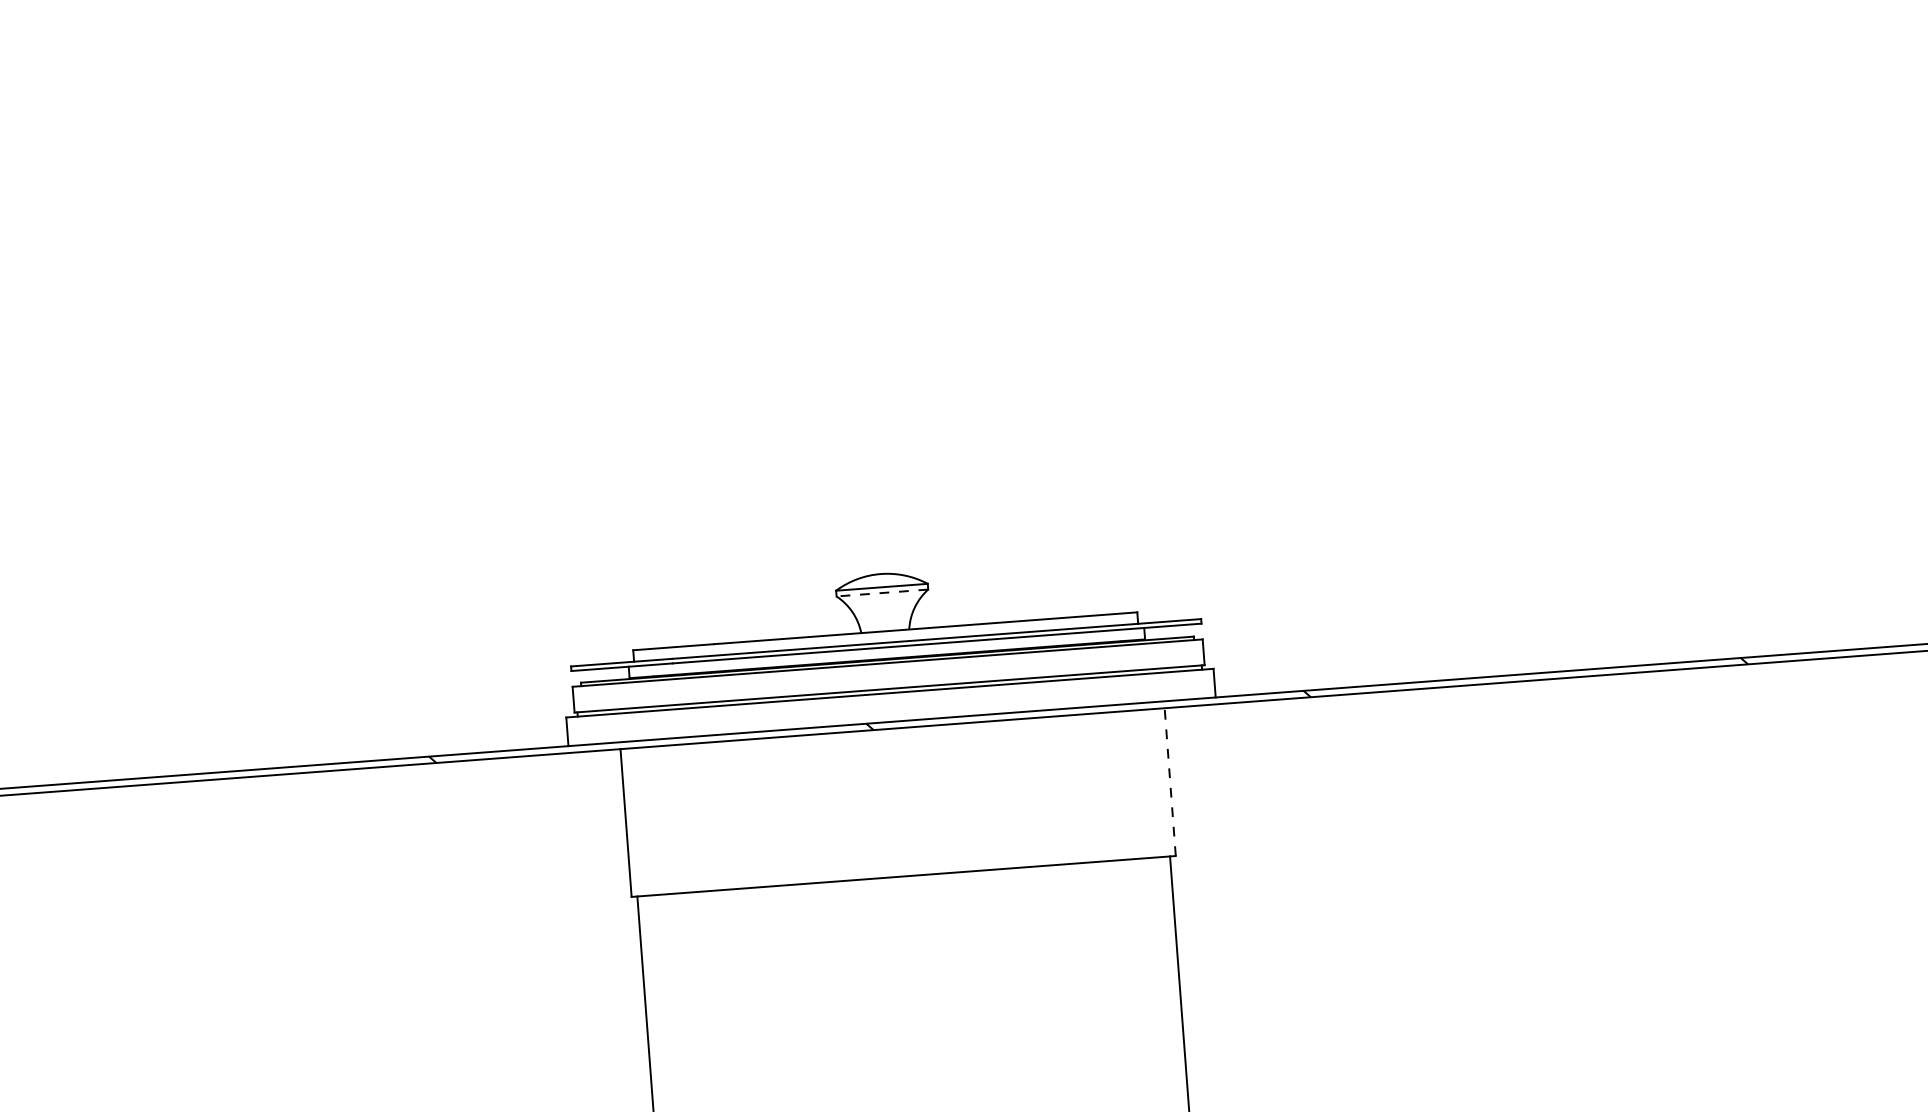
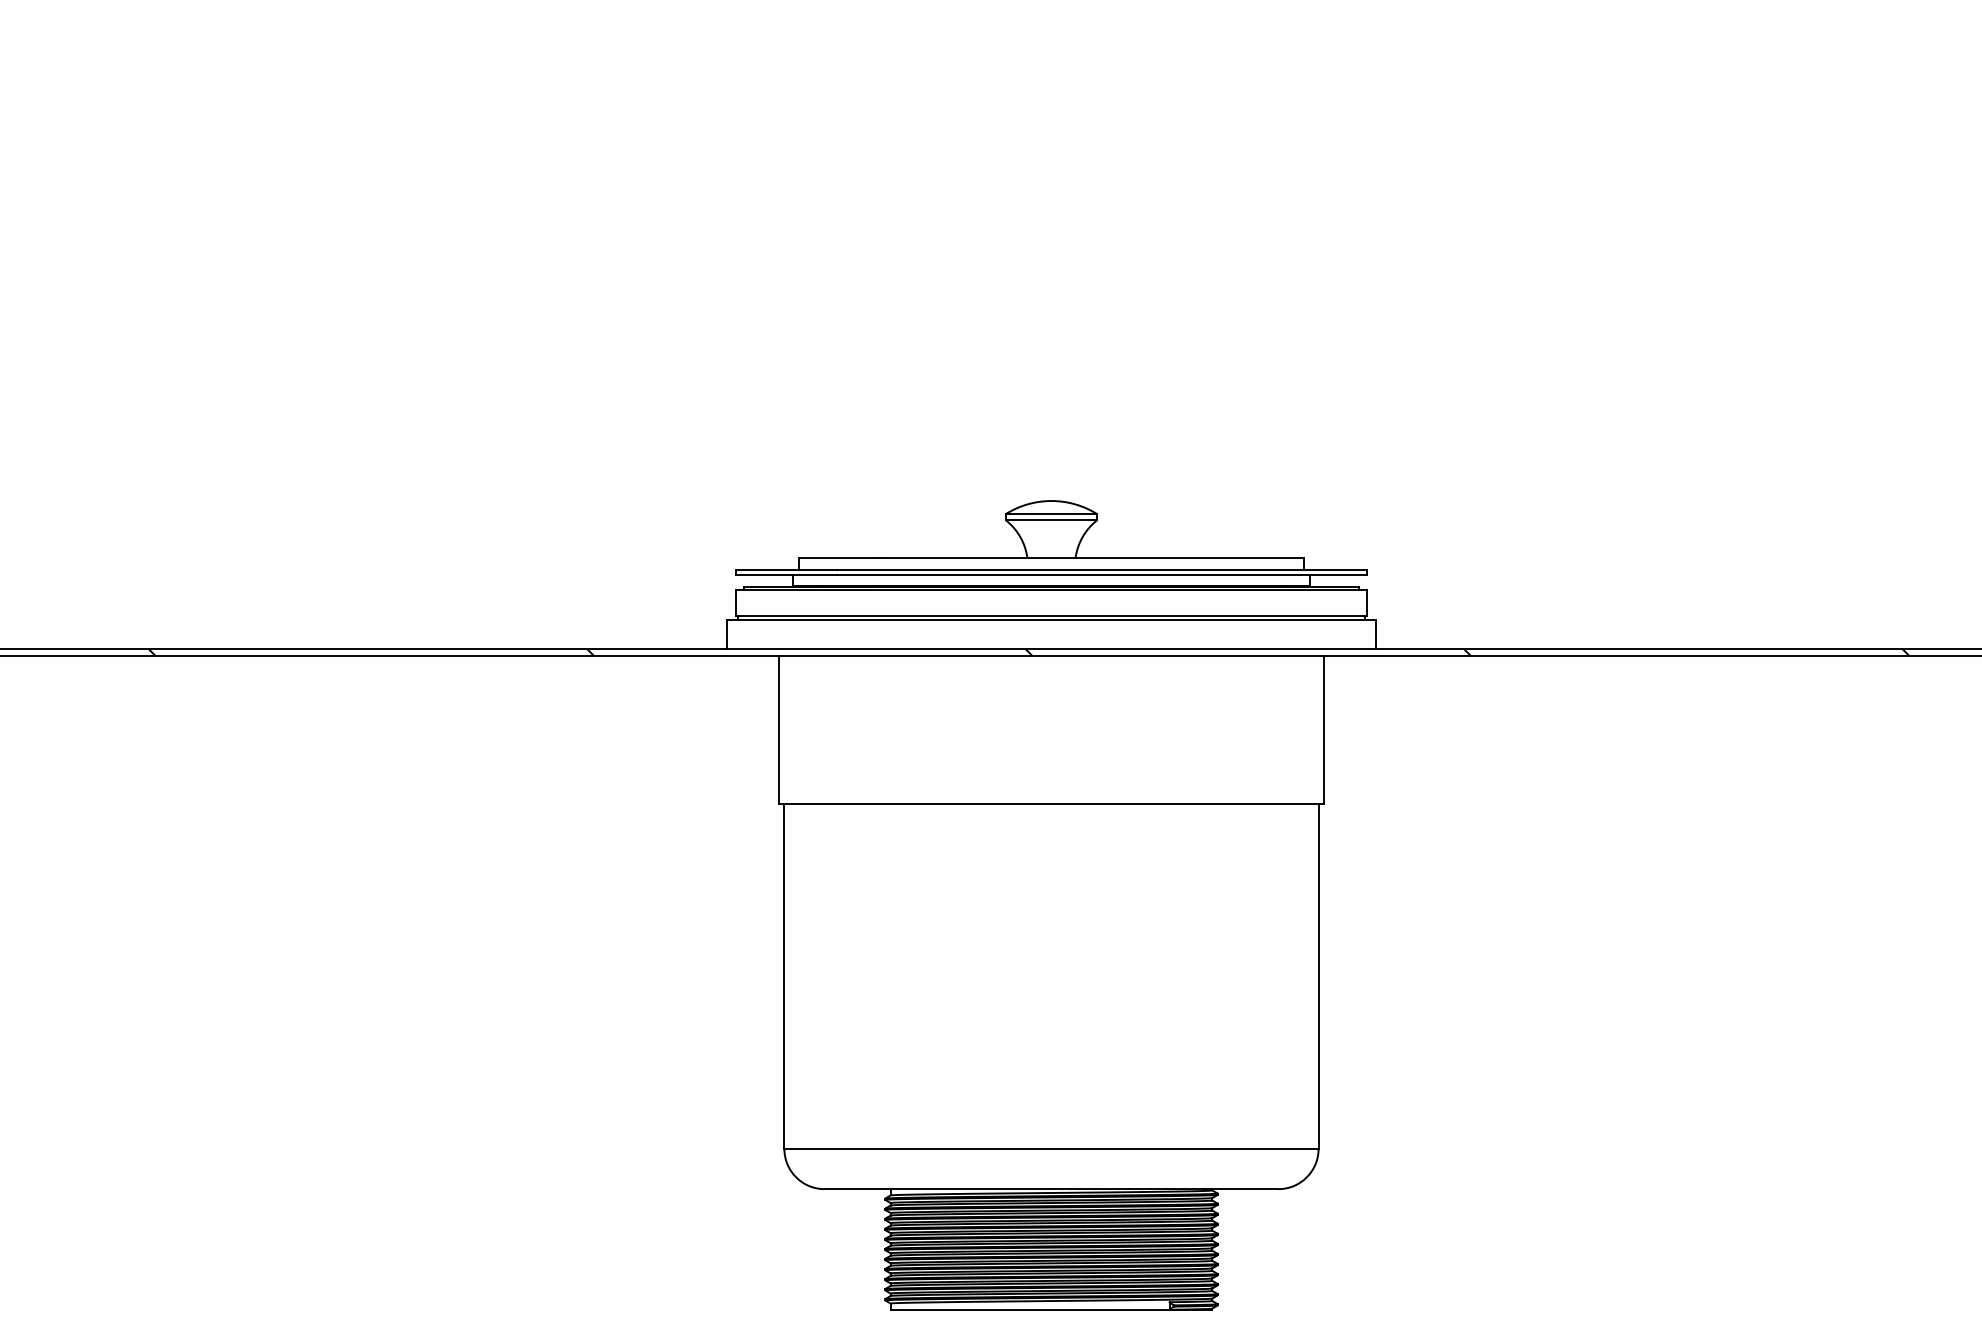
line: (882, 593) -> (1051, 520), dashed -> solid
line: (1170, 781) -> (1324, 729), dashed -> solid

